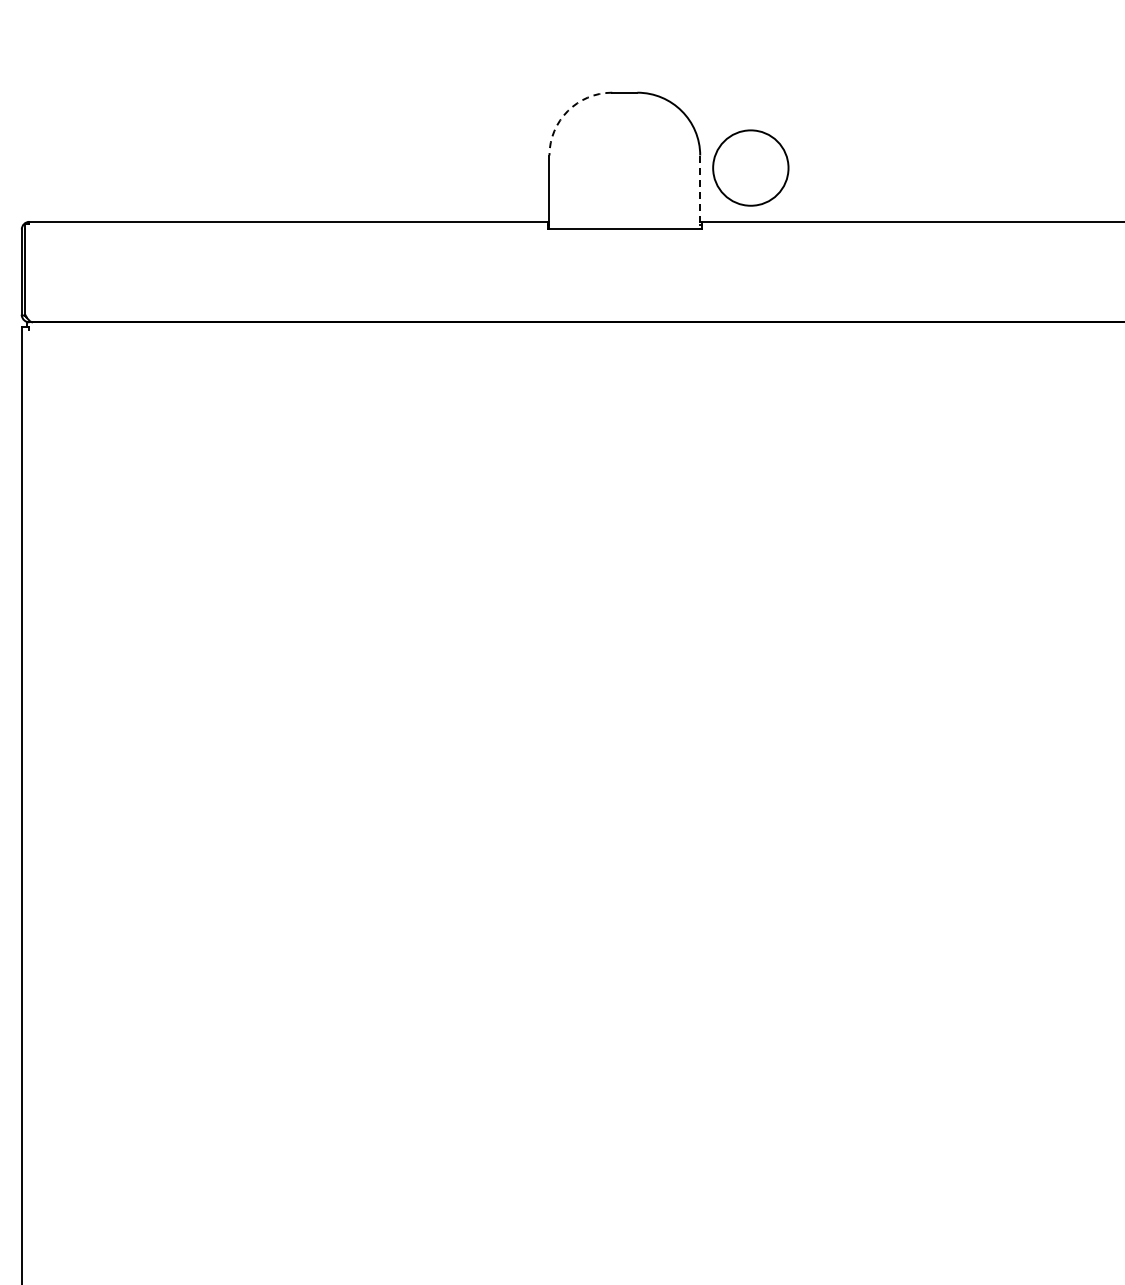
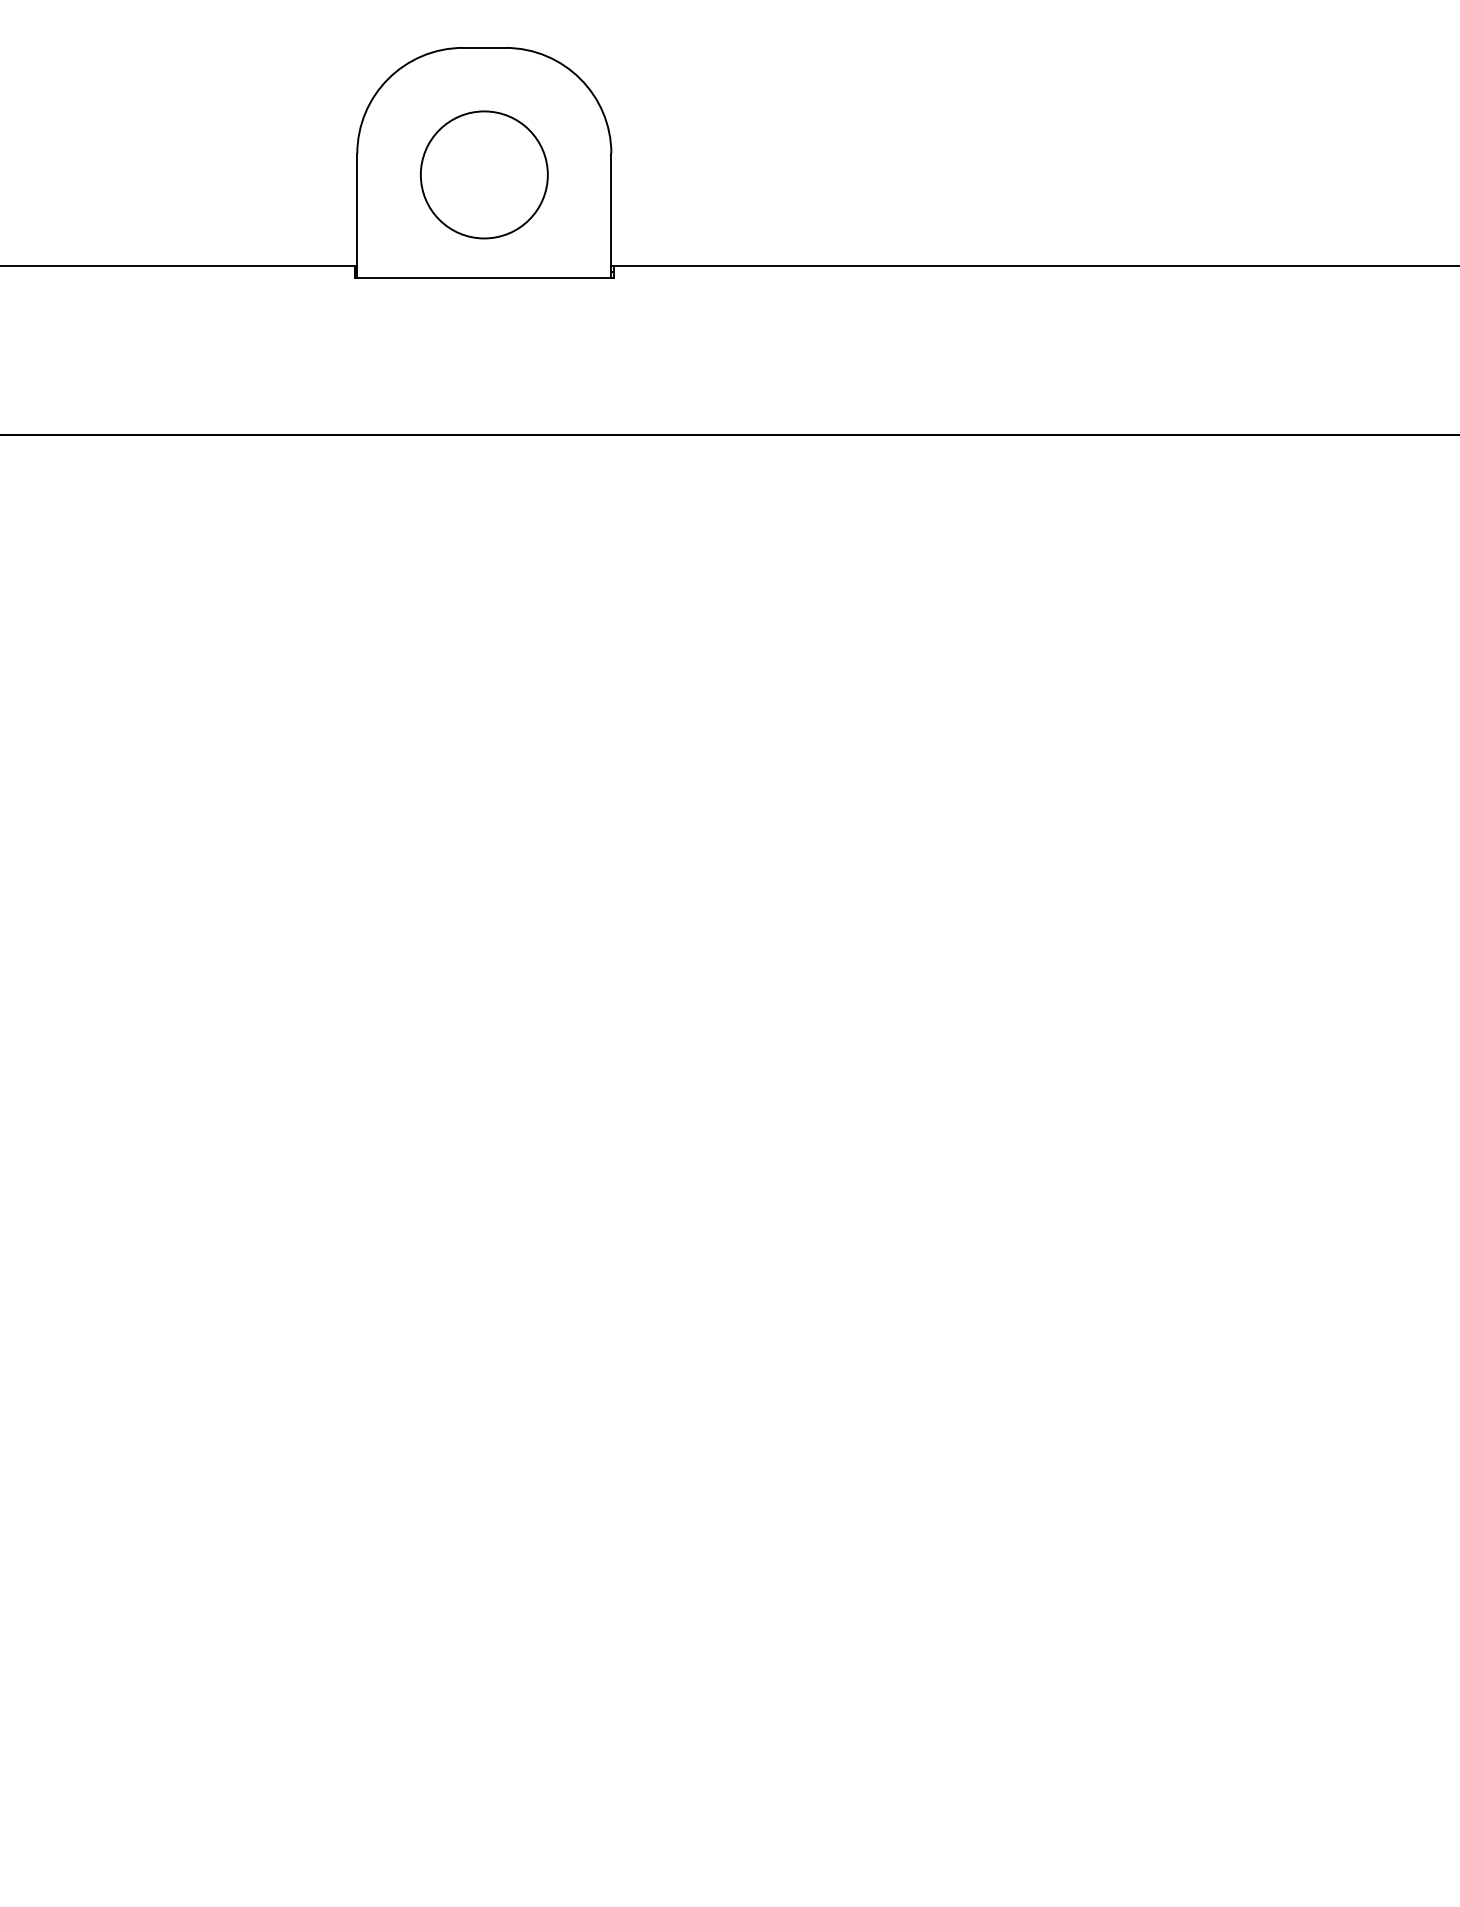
arc: (567, 111) -> (387, 79), dashed -> solid
circle: (750, 167) -> (483, 173), moved
line: (700, 192) -> (611, 216), dashed -> solid

